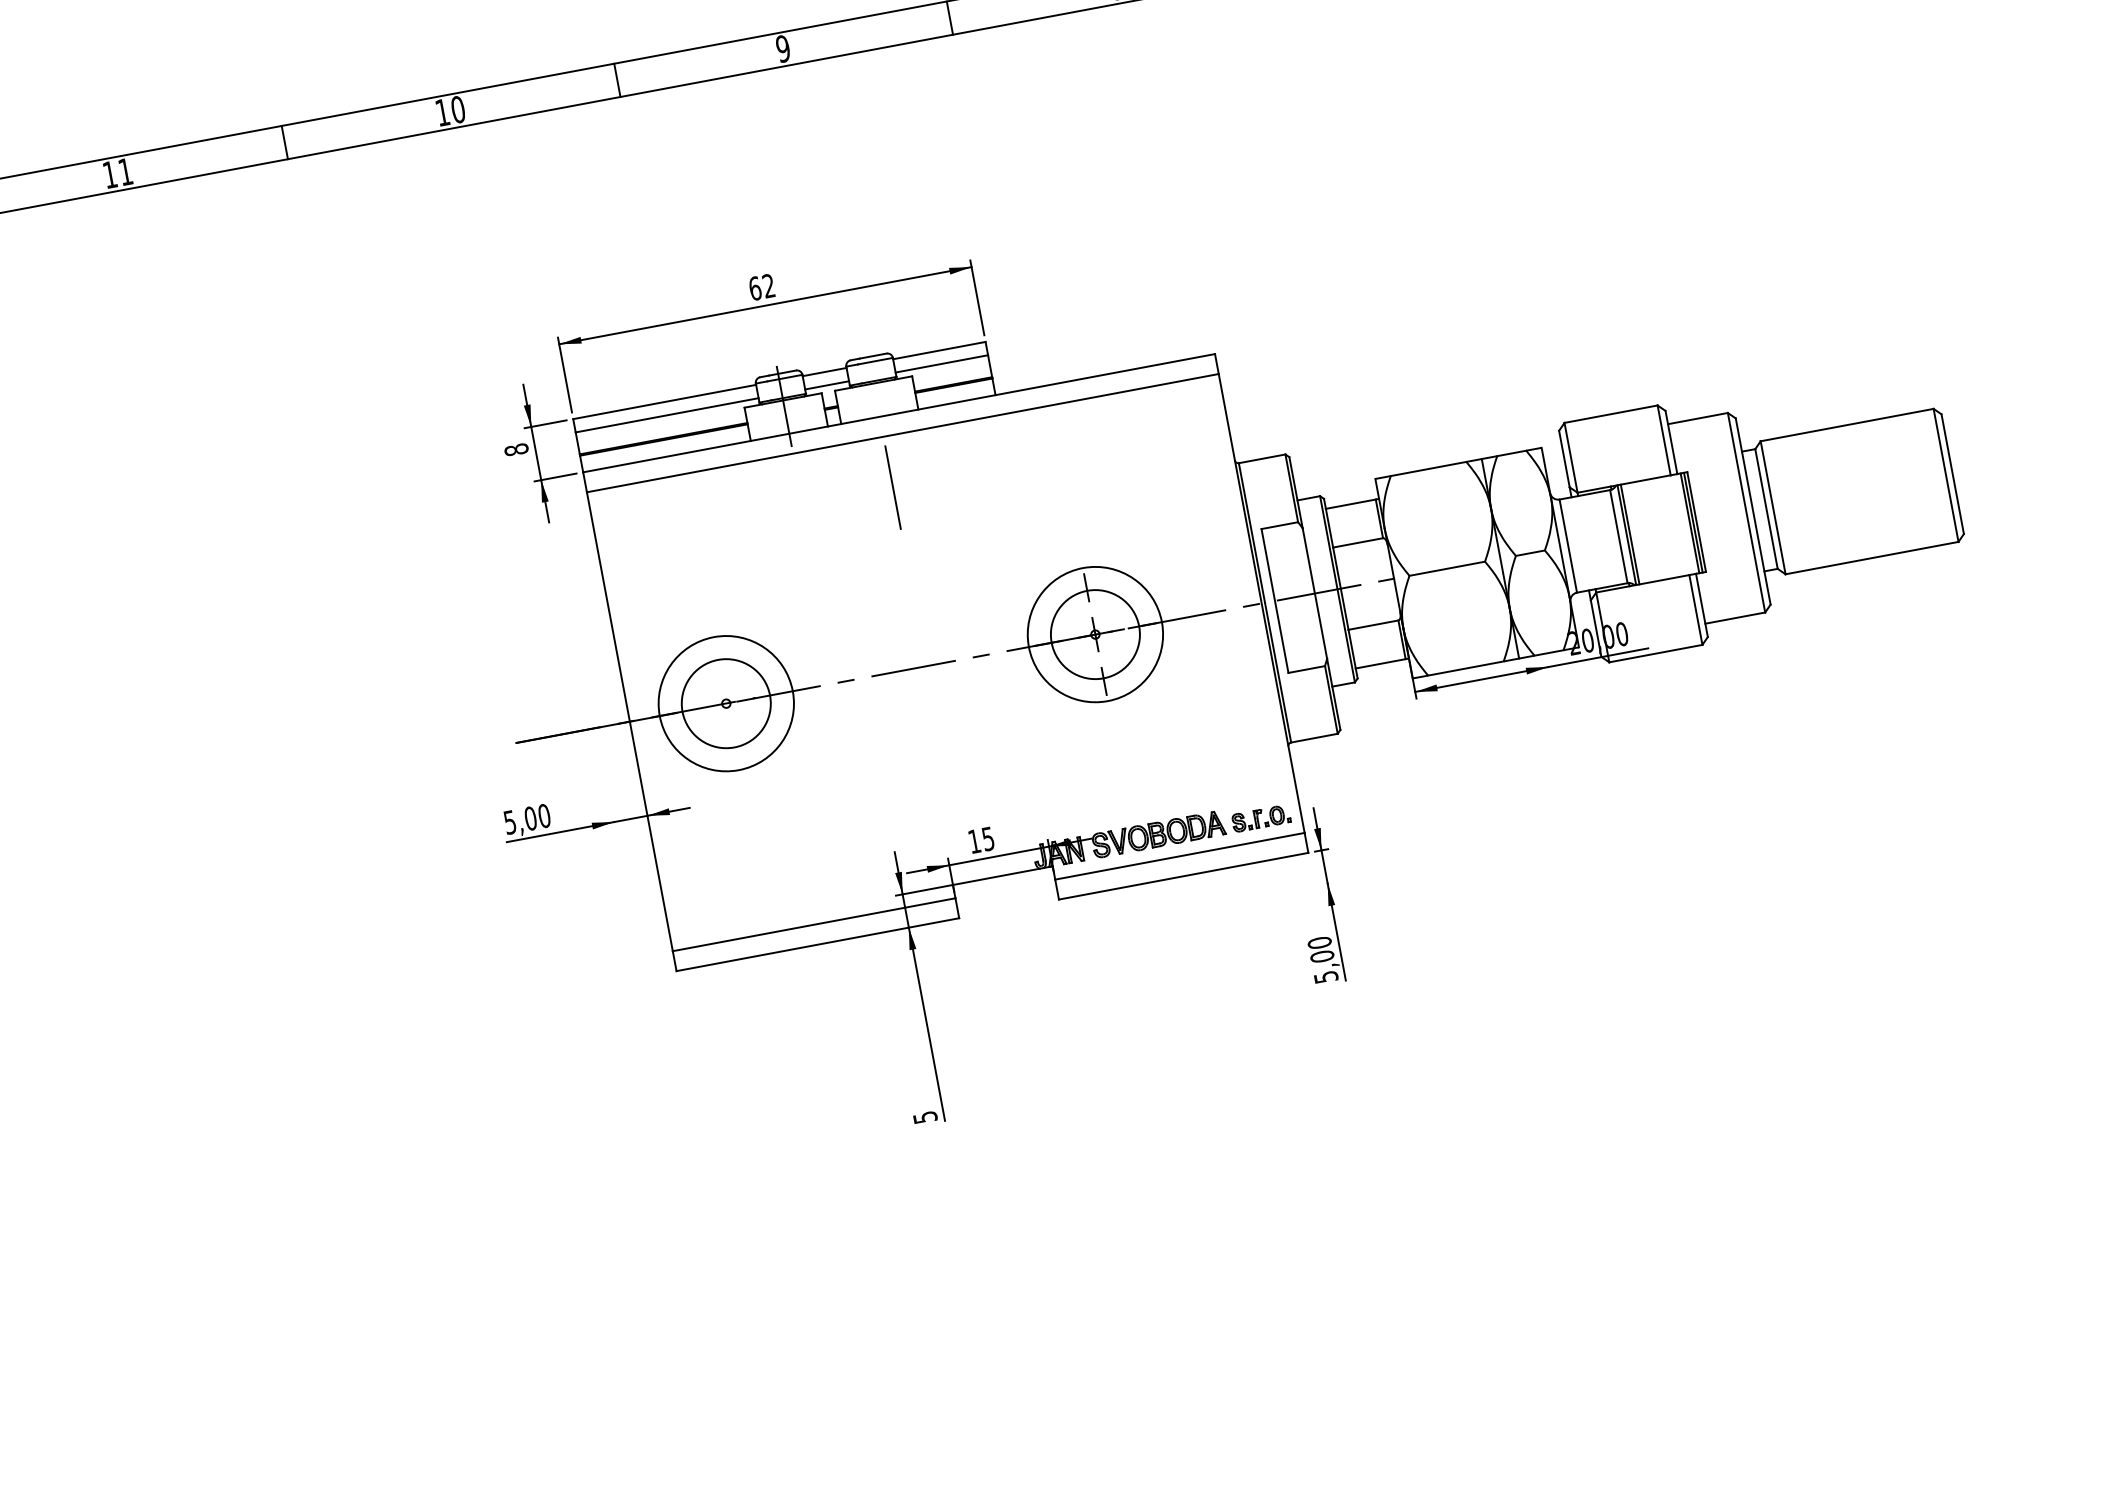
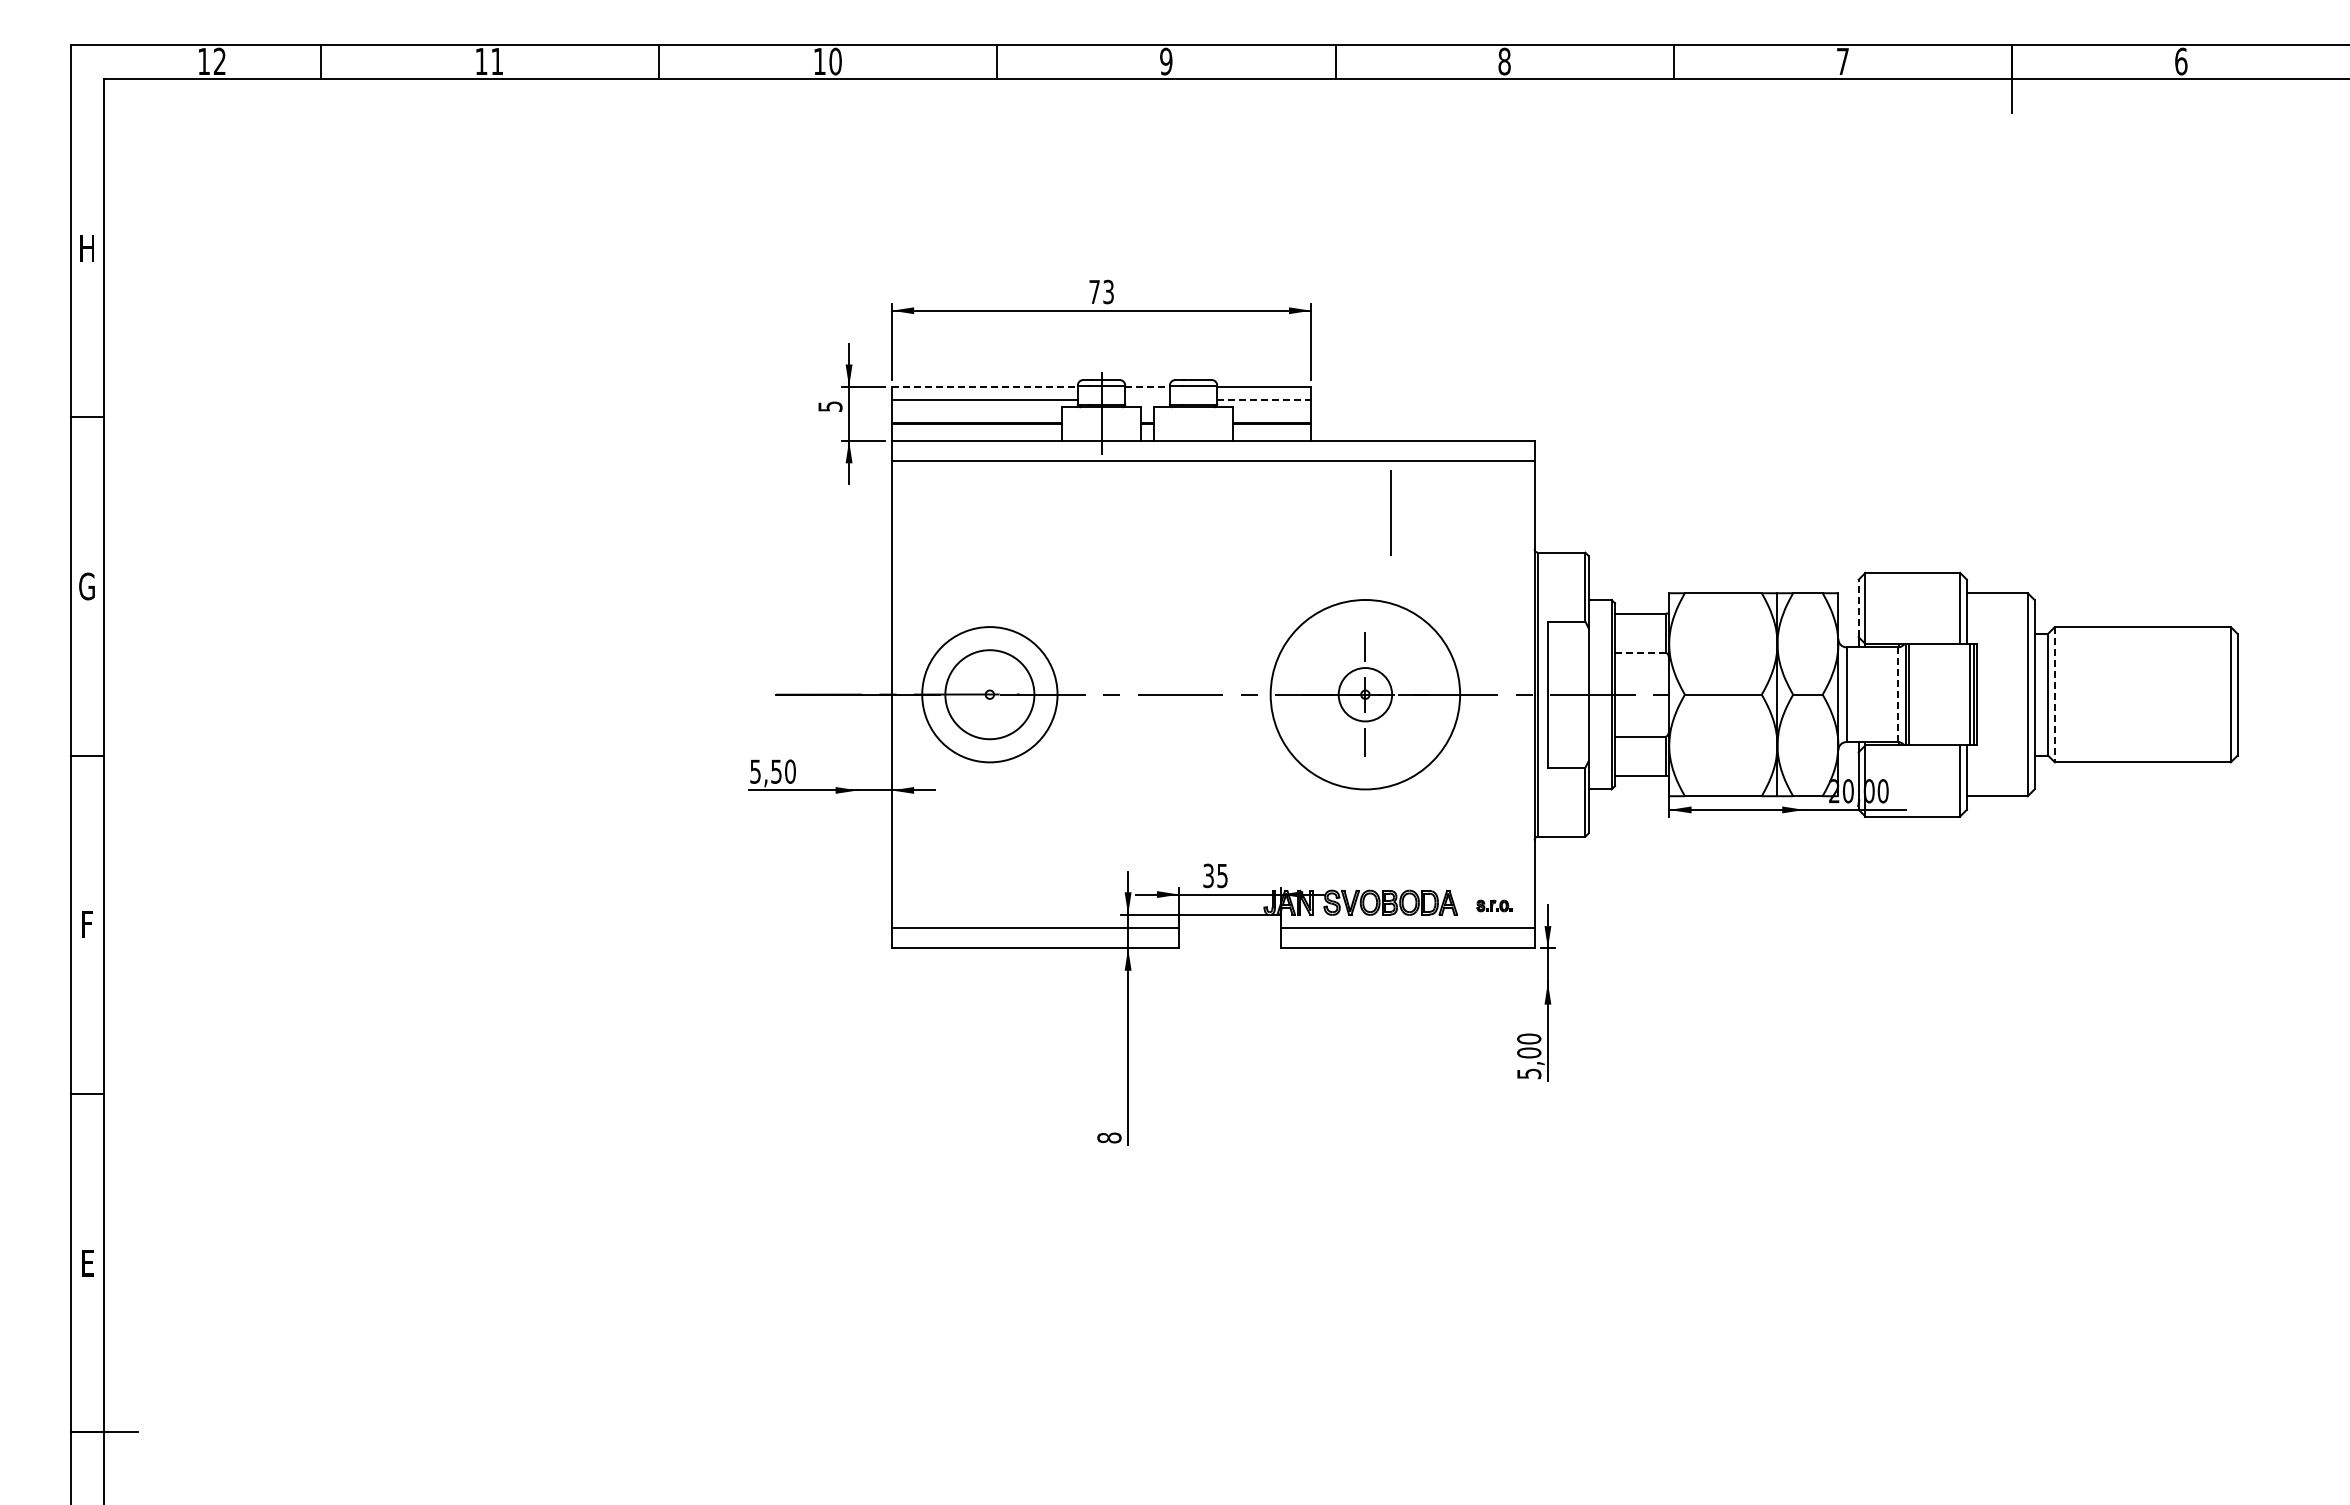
text: (761, 286) -> (1101, 291), 62 -> 73
line: (942, 363) -> (1264, 400), solid -> dashed
line: (825, 371) -> (1148, 386), solid -> dashed
line: (827, 385) -> (1147, 400), removed
line: (665, 401) -> (985, 386), solid -> dashed
text: (516, 449) -> (830, 406), 8 -> 5
line: (1564, 459) -> (1858, 608), solid -> dashed
line: (892, 487) -> (1390, 512), moved
line: (1772, 507) -> (2054, 694), solid -> dashed
line: (1618, 536) -> (1897, 694), solid -> dashed
line: (1358, 542) -> (1640, 652), solid -> dashed
circle: (1094, 634) -> (1364, 694), size x0.6
circle: (1095, 634) -> (1365, 694), size x1.4
text: (530, 818) -> (776, 771), 5,00 -> 5,50
part: (1261, 818) -> (1494, 905), size x0.6
text: (974, 841) -> (1208, 875), 15 -> 35
text: (925, 1116) -> (1109, 1137), 5 -> 8

